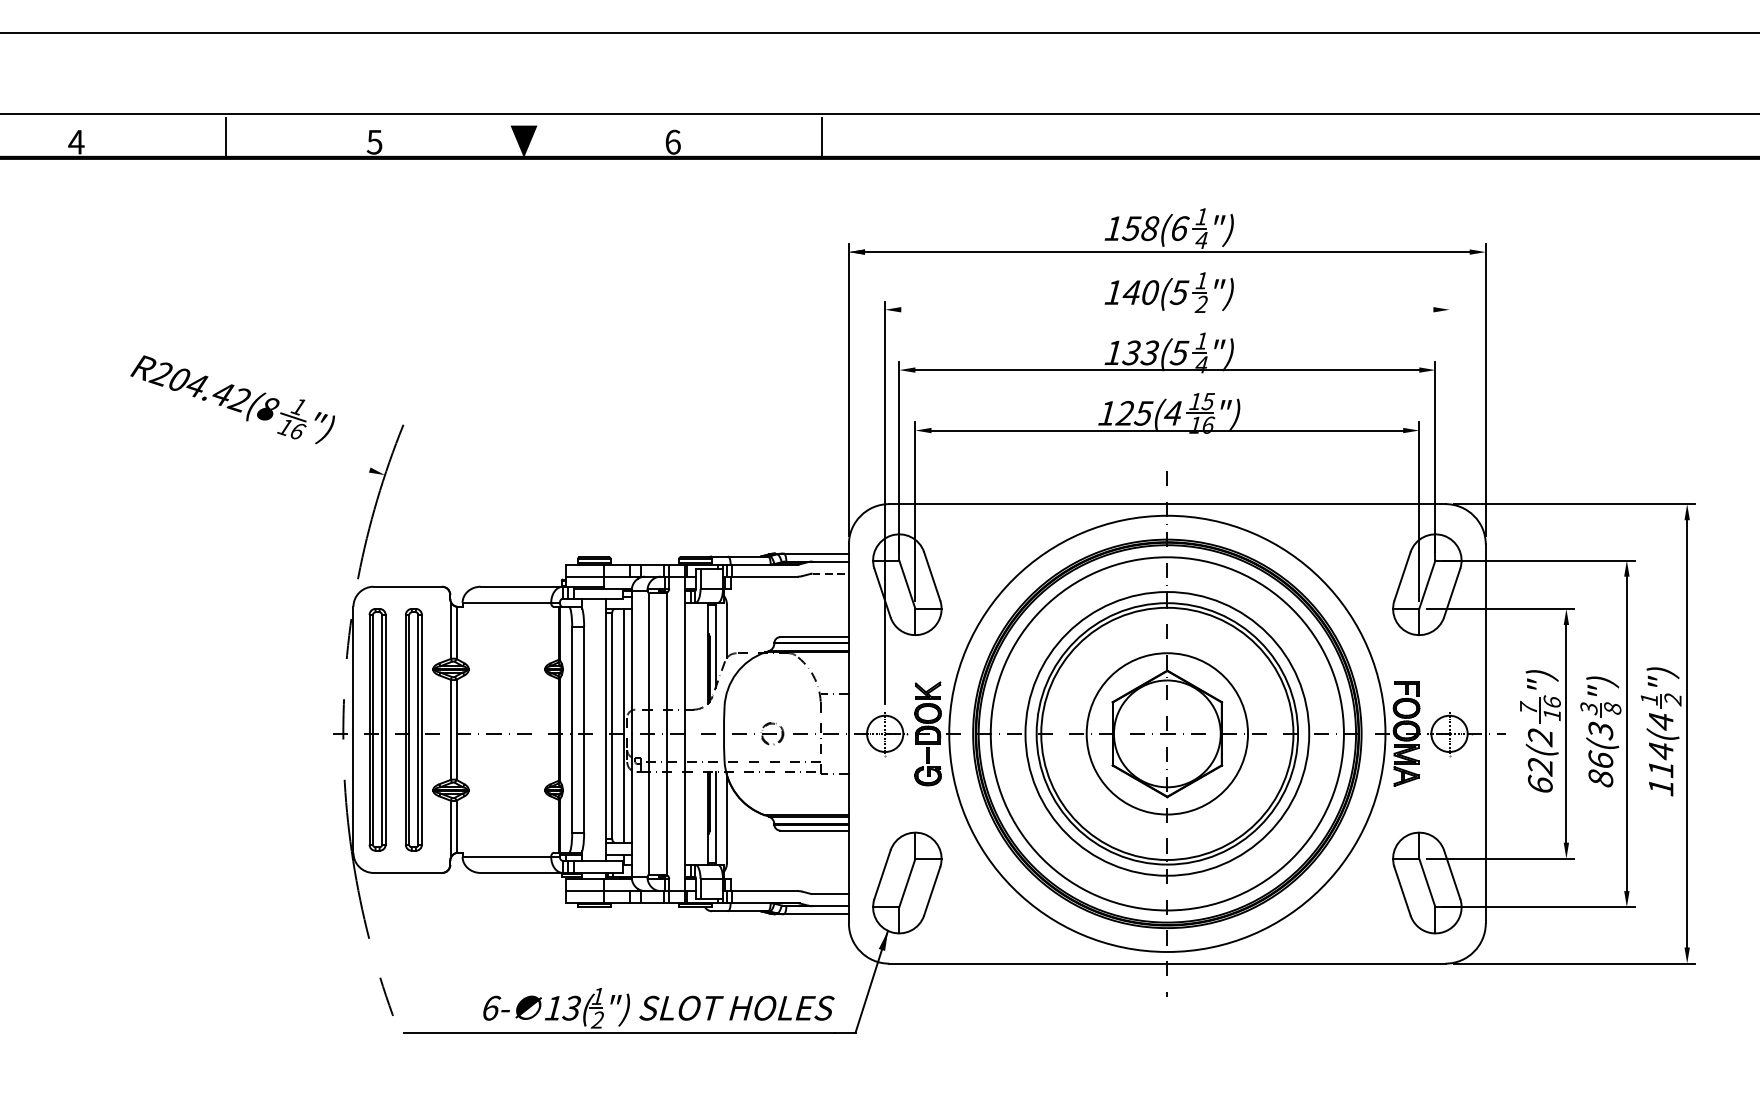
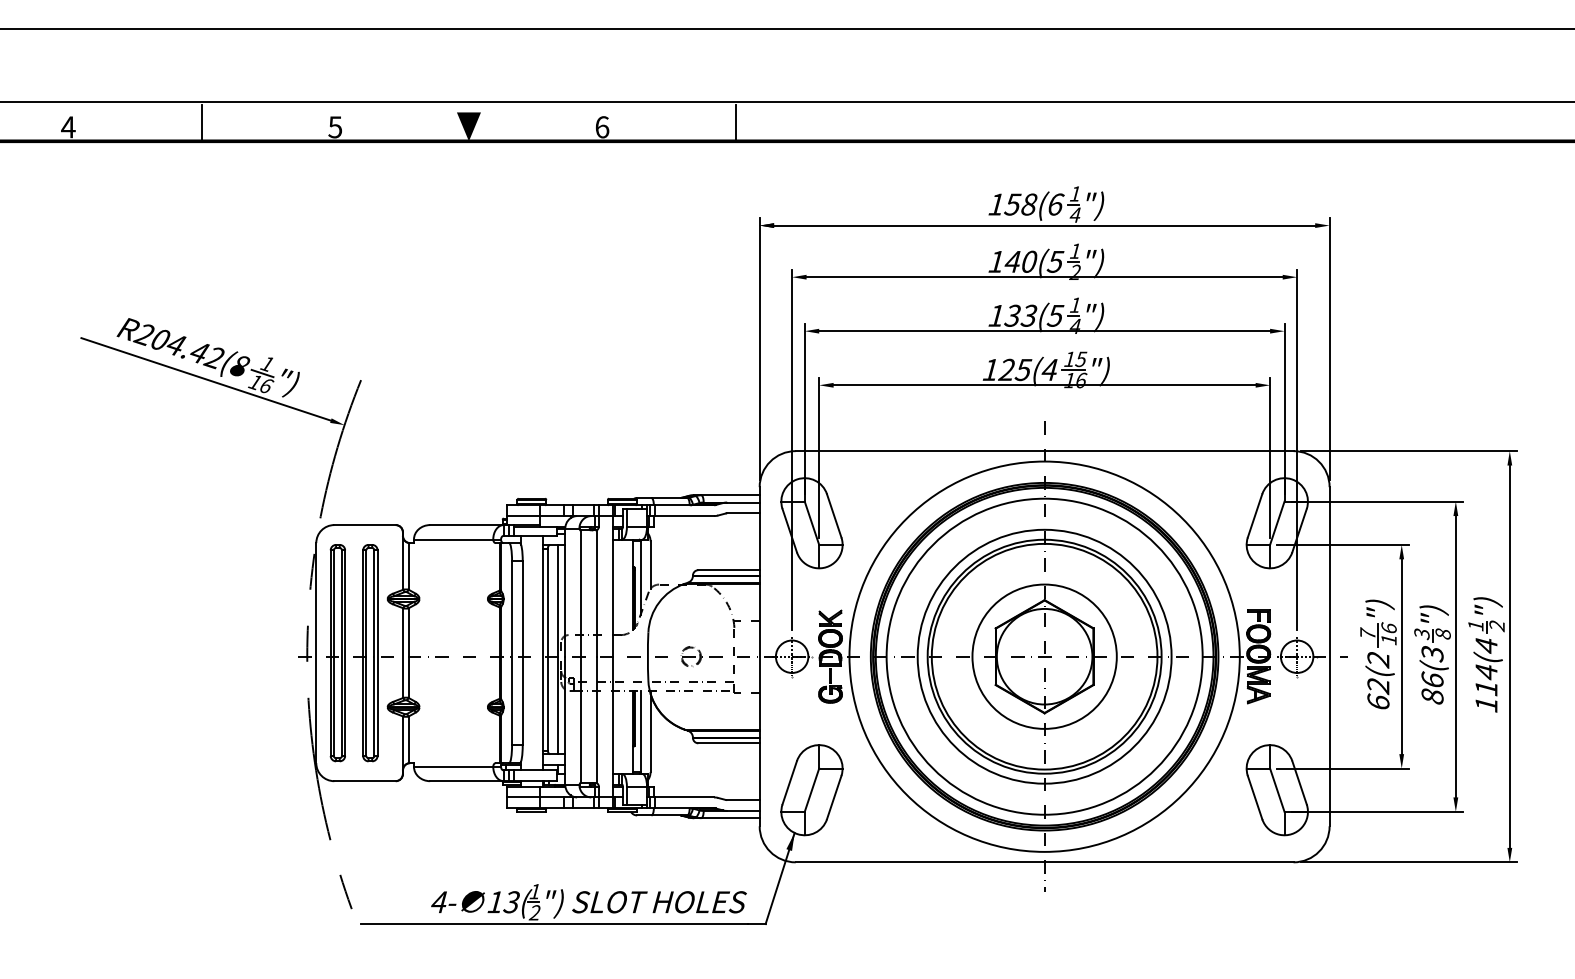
line: (1167, 310) -> (1044, 277), added
line: (229, 424) -> (205, 379), added
line: (1449, 502) -> (1297, 449), added
line: (830, 573) -> (743, 513), dashed -> solid
text: (491, 1008) -> (439, 902), 6- -> 4-

